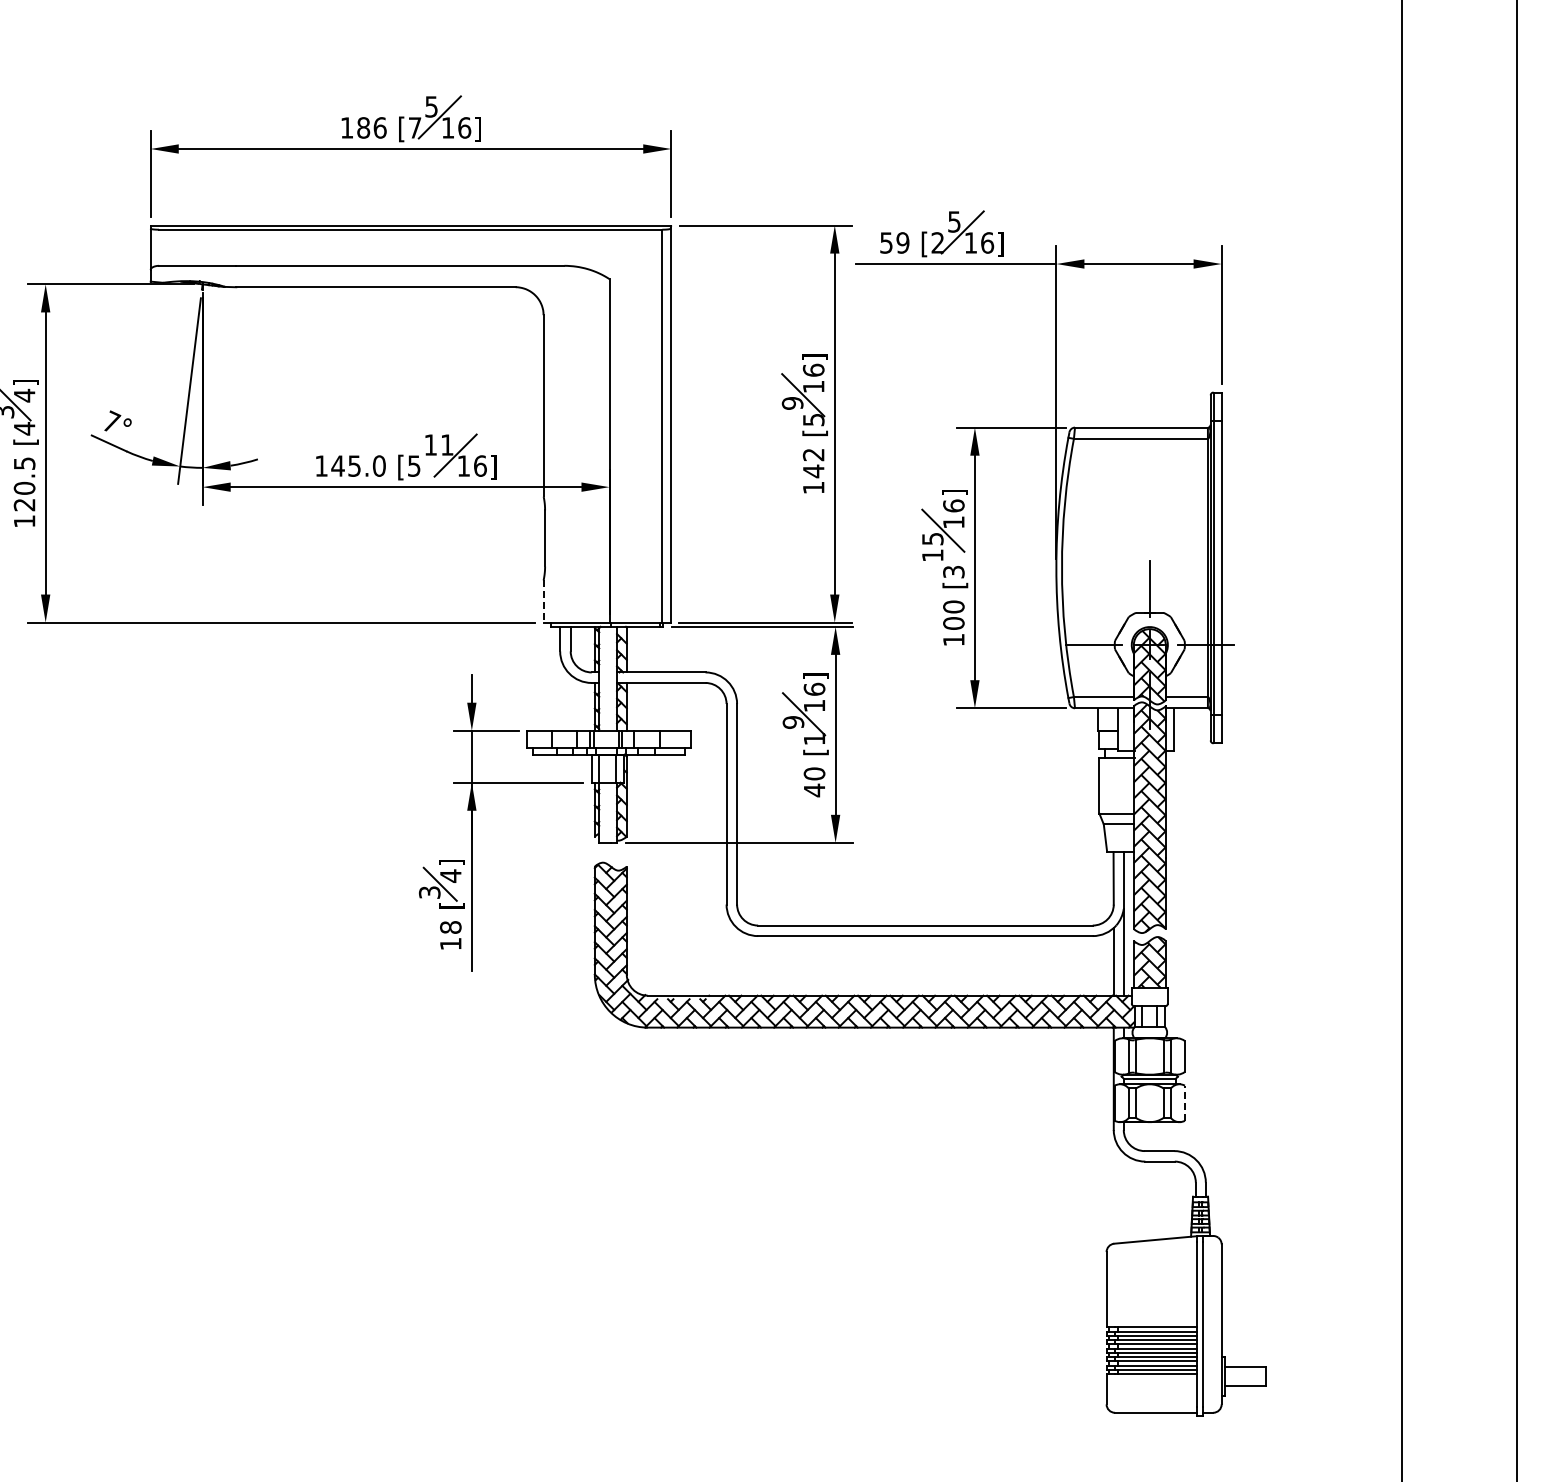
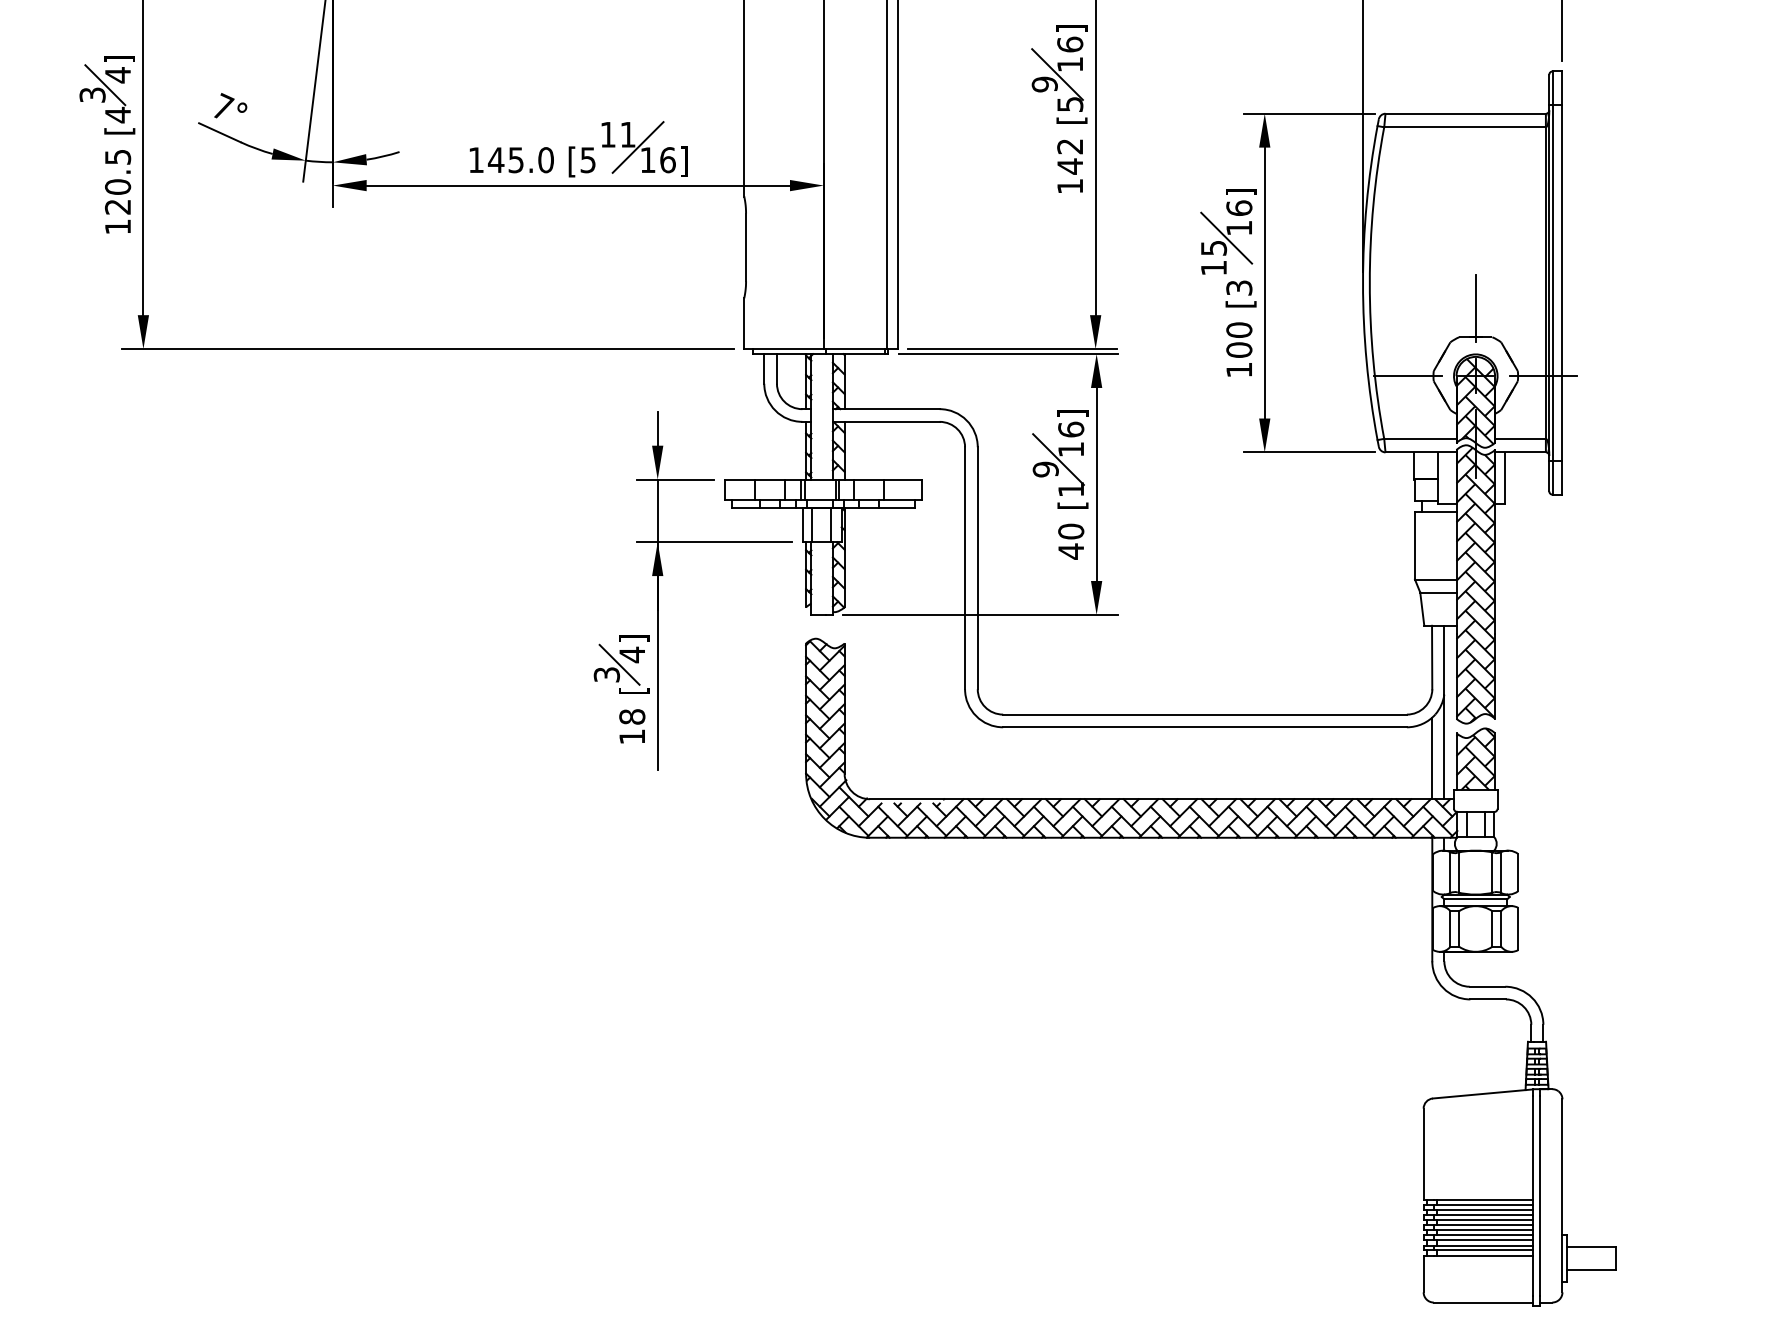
line: (543, 601) -> (744, 323), dashed -> solid
line: (1184, 1103) -> (1517, 929), dashed -> solid

